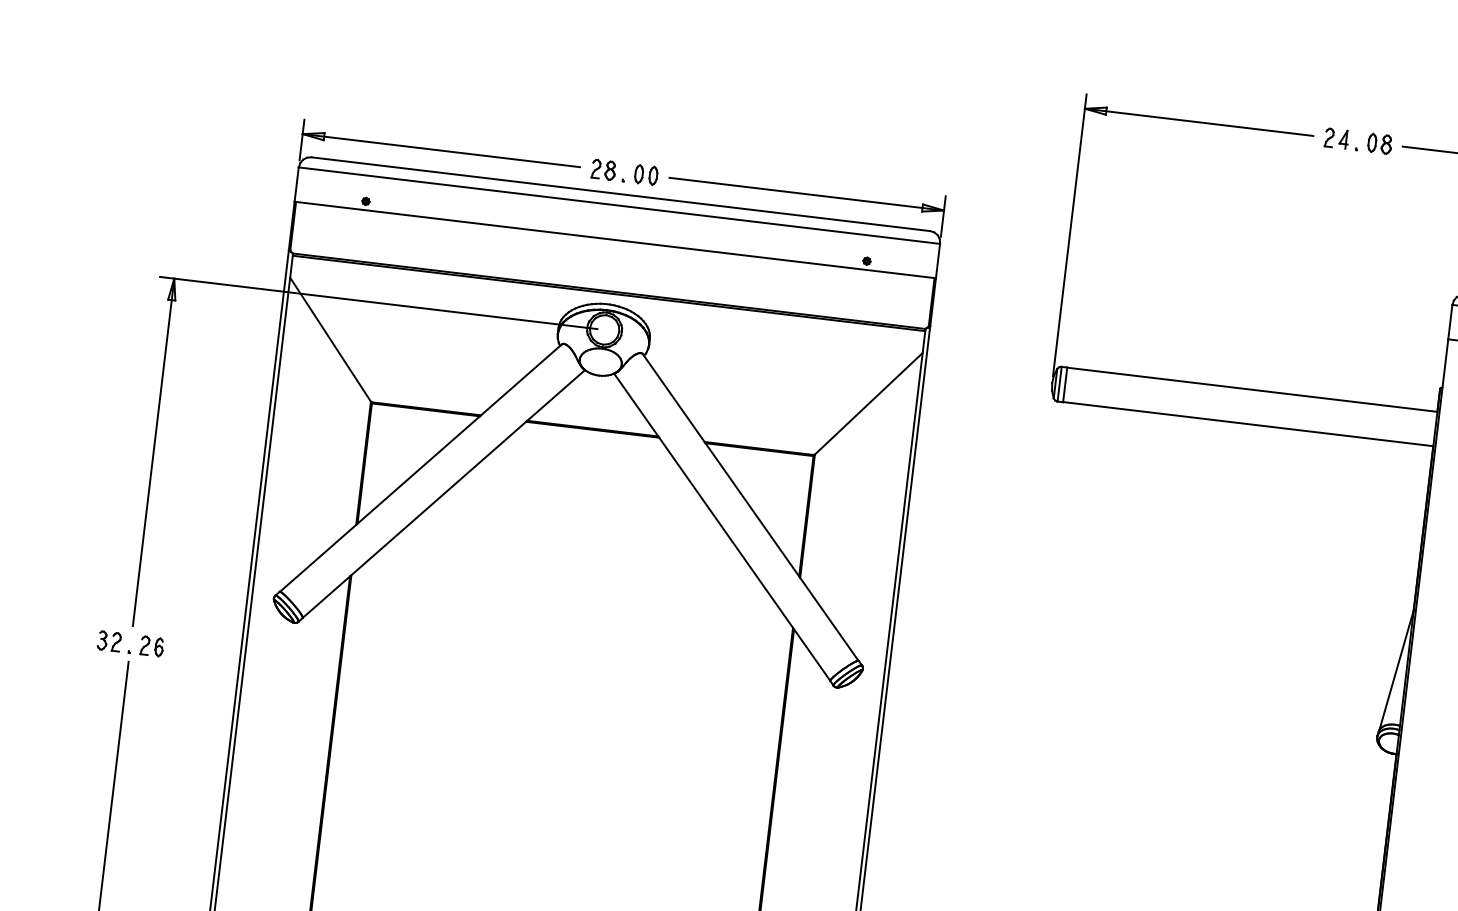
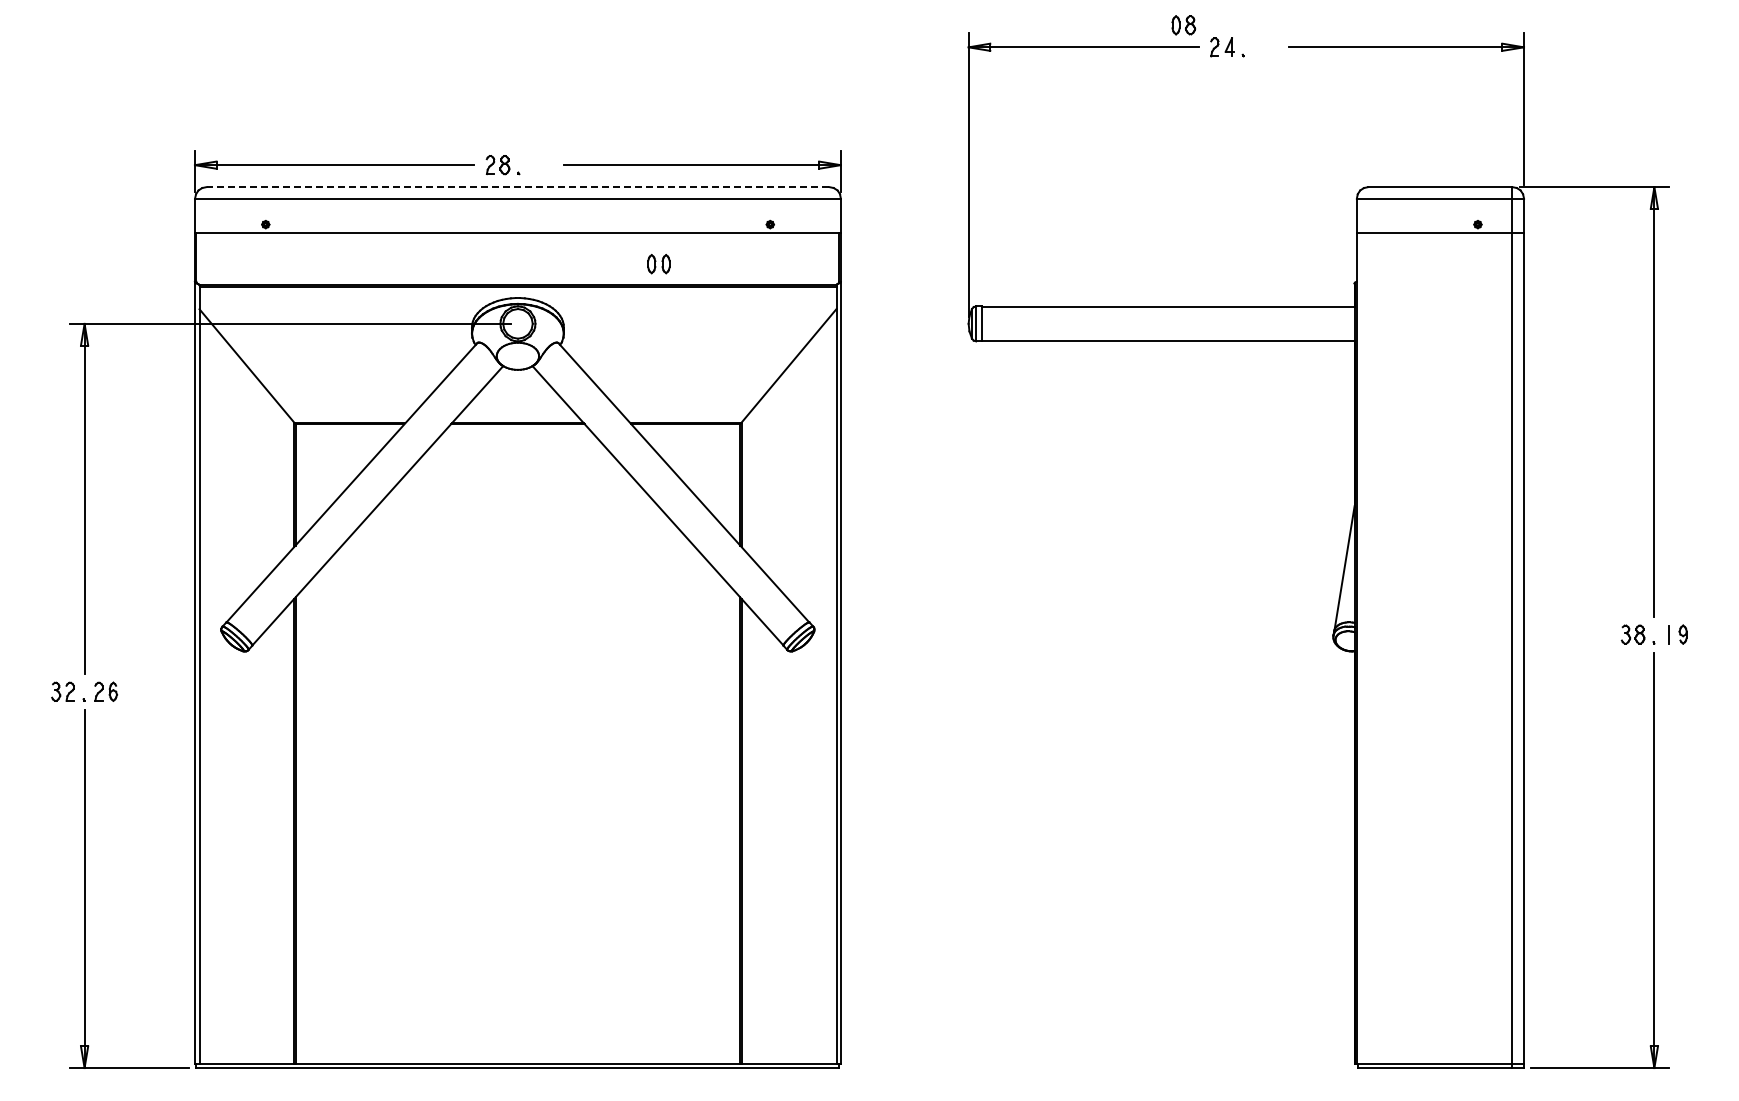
part: (1379, 144) -> (1183, 25), moved
part: (645, 175) -> (658, 264), moved
line: (620, 194) -> (517, 187), solid -> dashed

